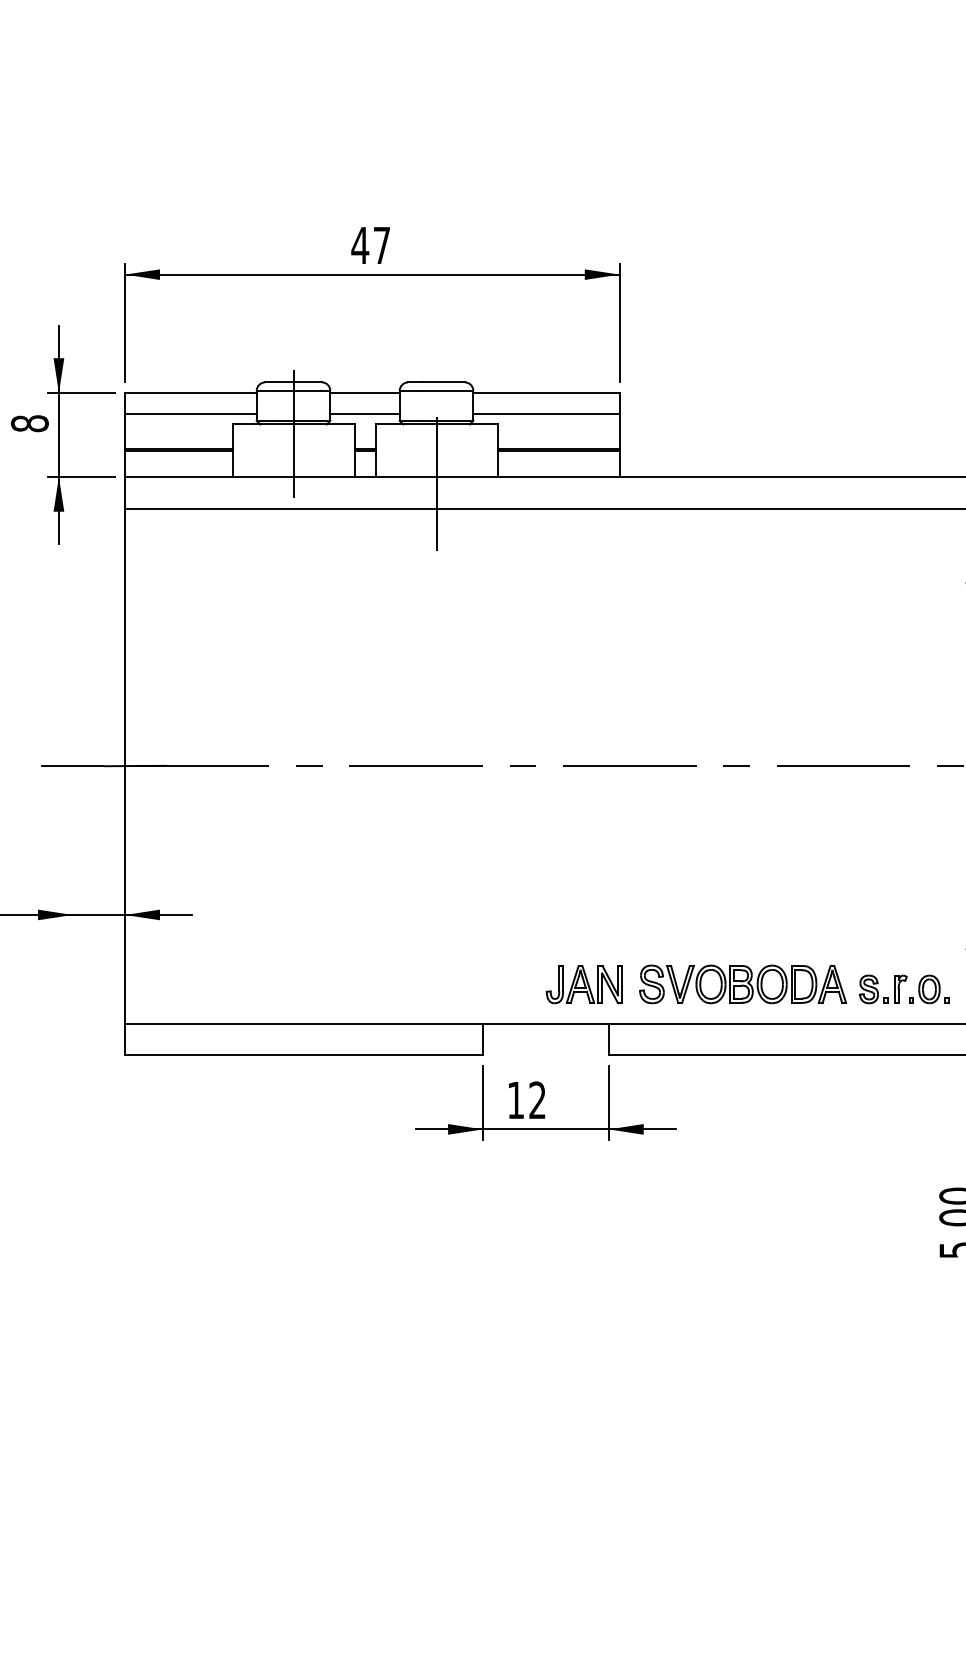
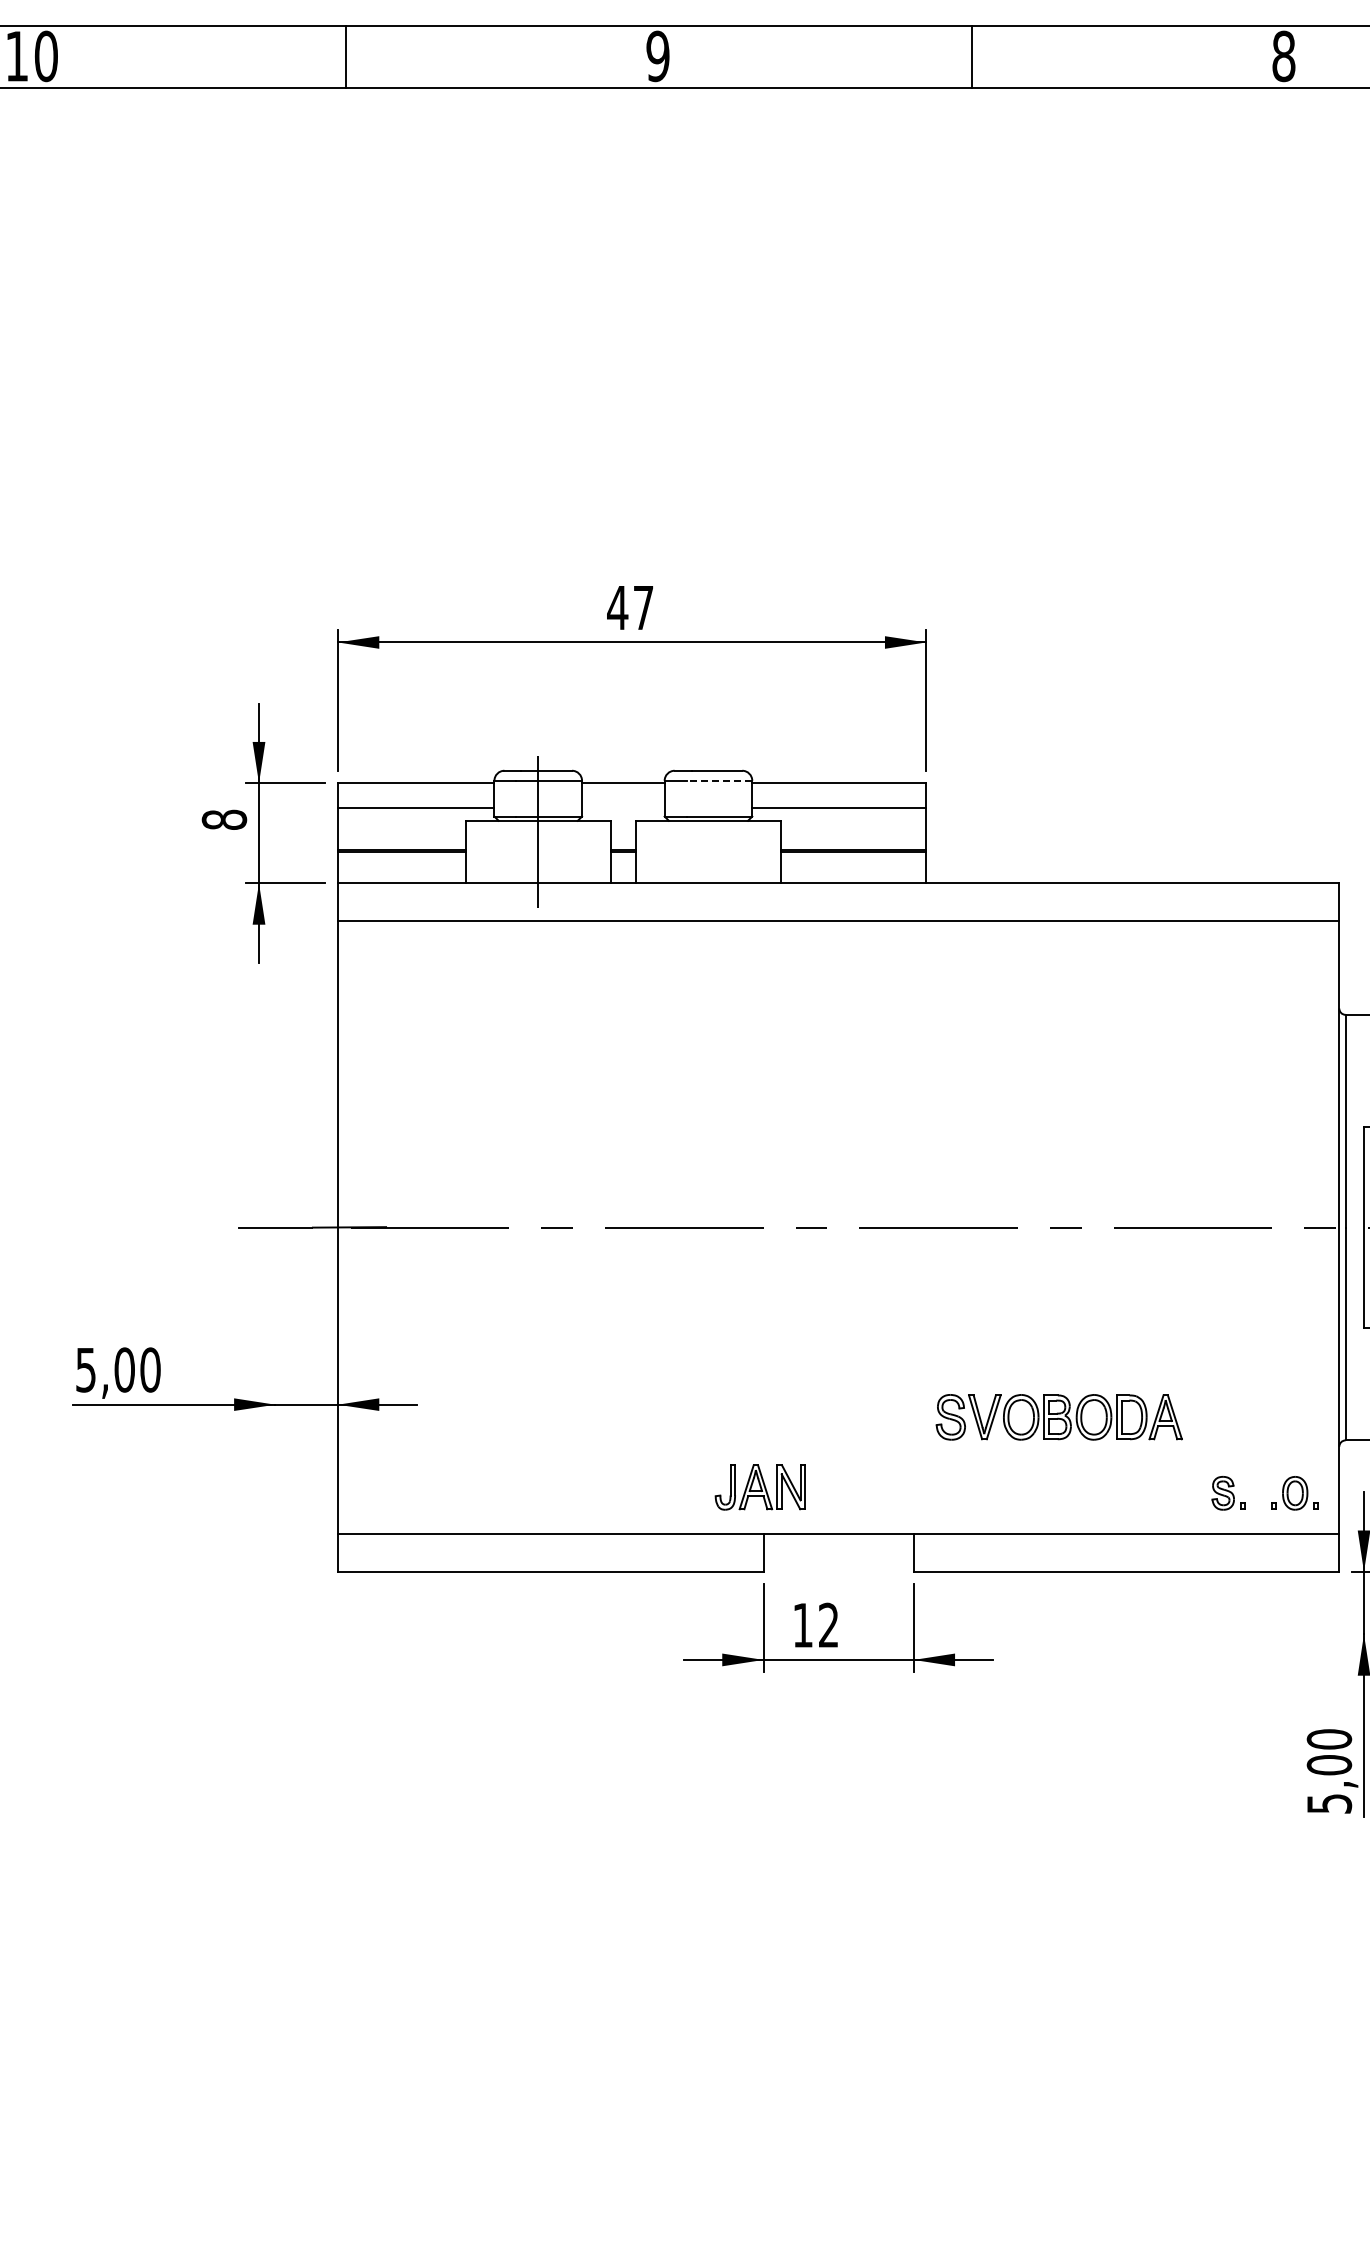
line: (445, 390) -> (719, 780), solid -> dashed
line: (365, 414) -> (623, 808), removed
line: (436, 483) -> (708, 891), removed
part: (583, 984) -> (759, 1487), moved
part: (742, 984) -> (1058, 1417), moved
part: (901, 988) -> (1261, 1492), removed

